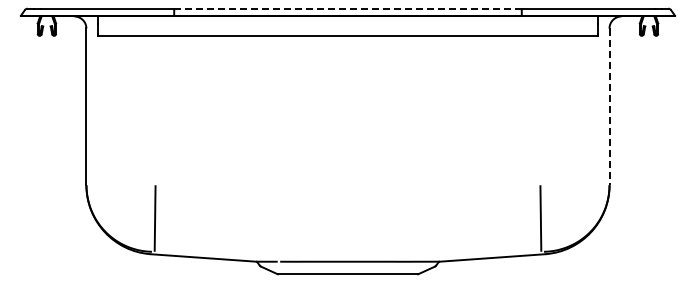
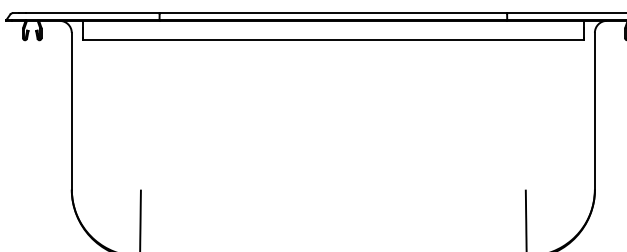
line: (348, 8) -> (333, 12), dashed -> solid
line: (609, 107) -> (594, 111), dashed -> solid

